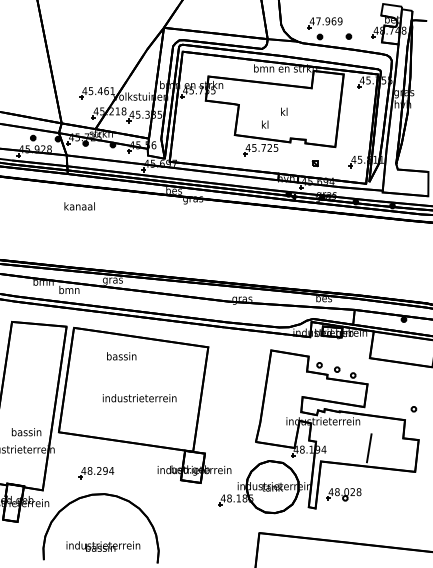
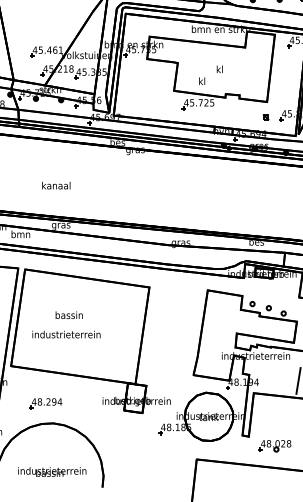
part: (314, 163) -> (265, 117), moved
text: (79, 206) -> (56, 185), moved
text: (121, 356) -> (69, 315), moved
text: (139, 398) -> (66, 334), moved
part: (343, 494) -> (274, 445), moved

